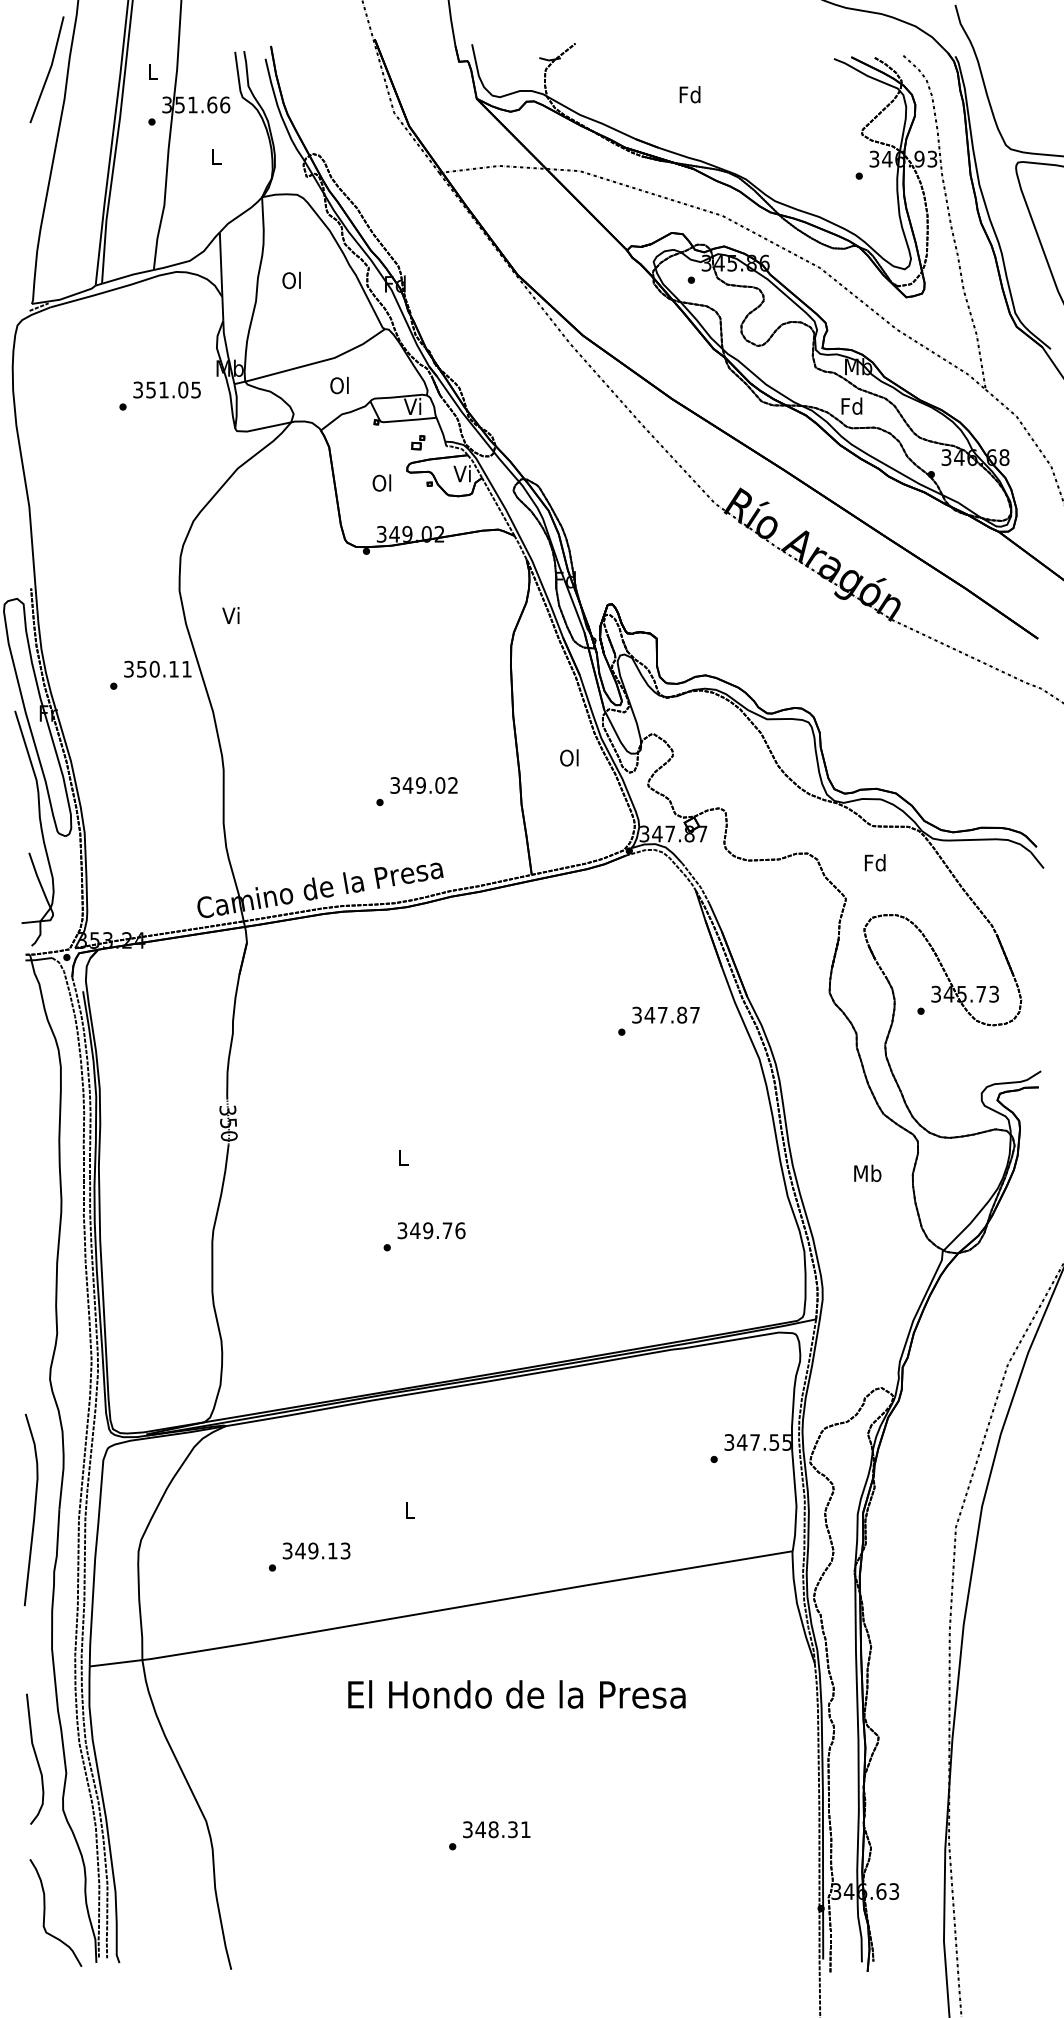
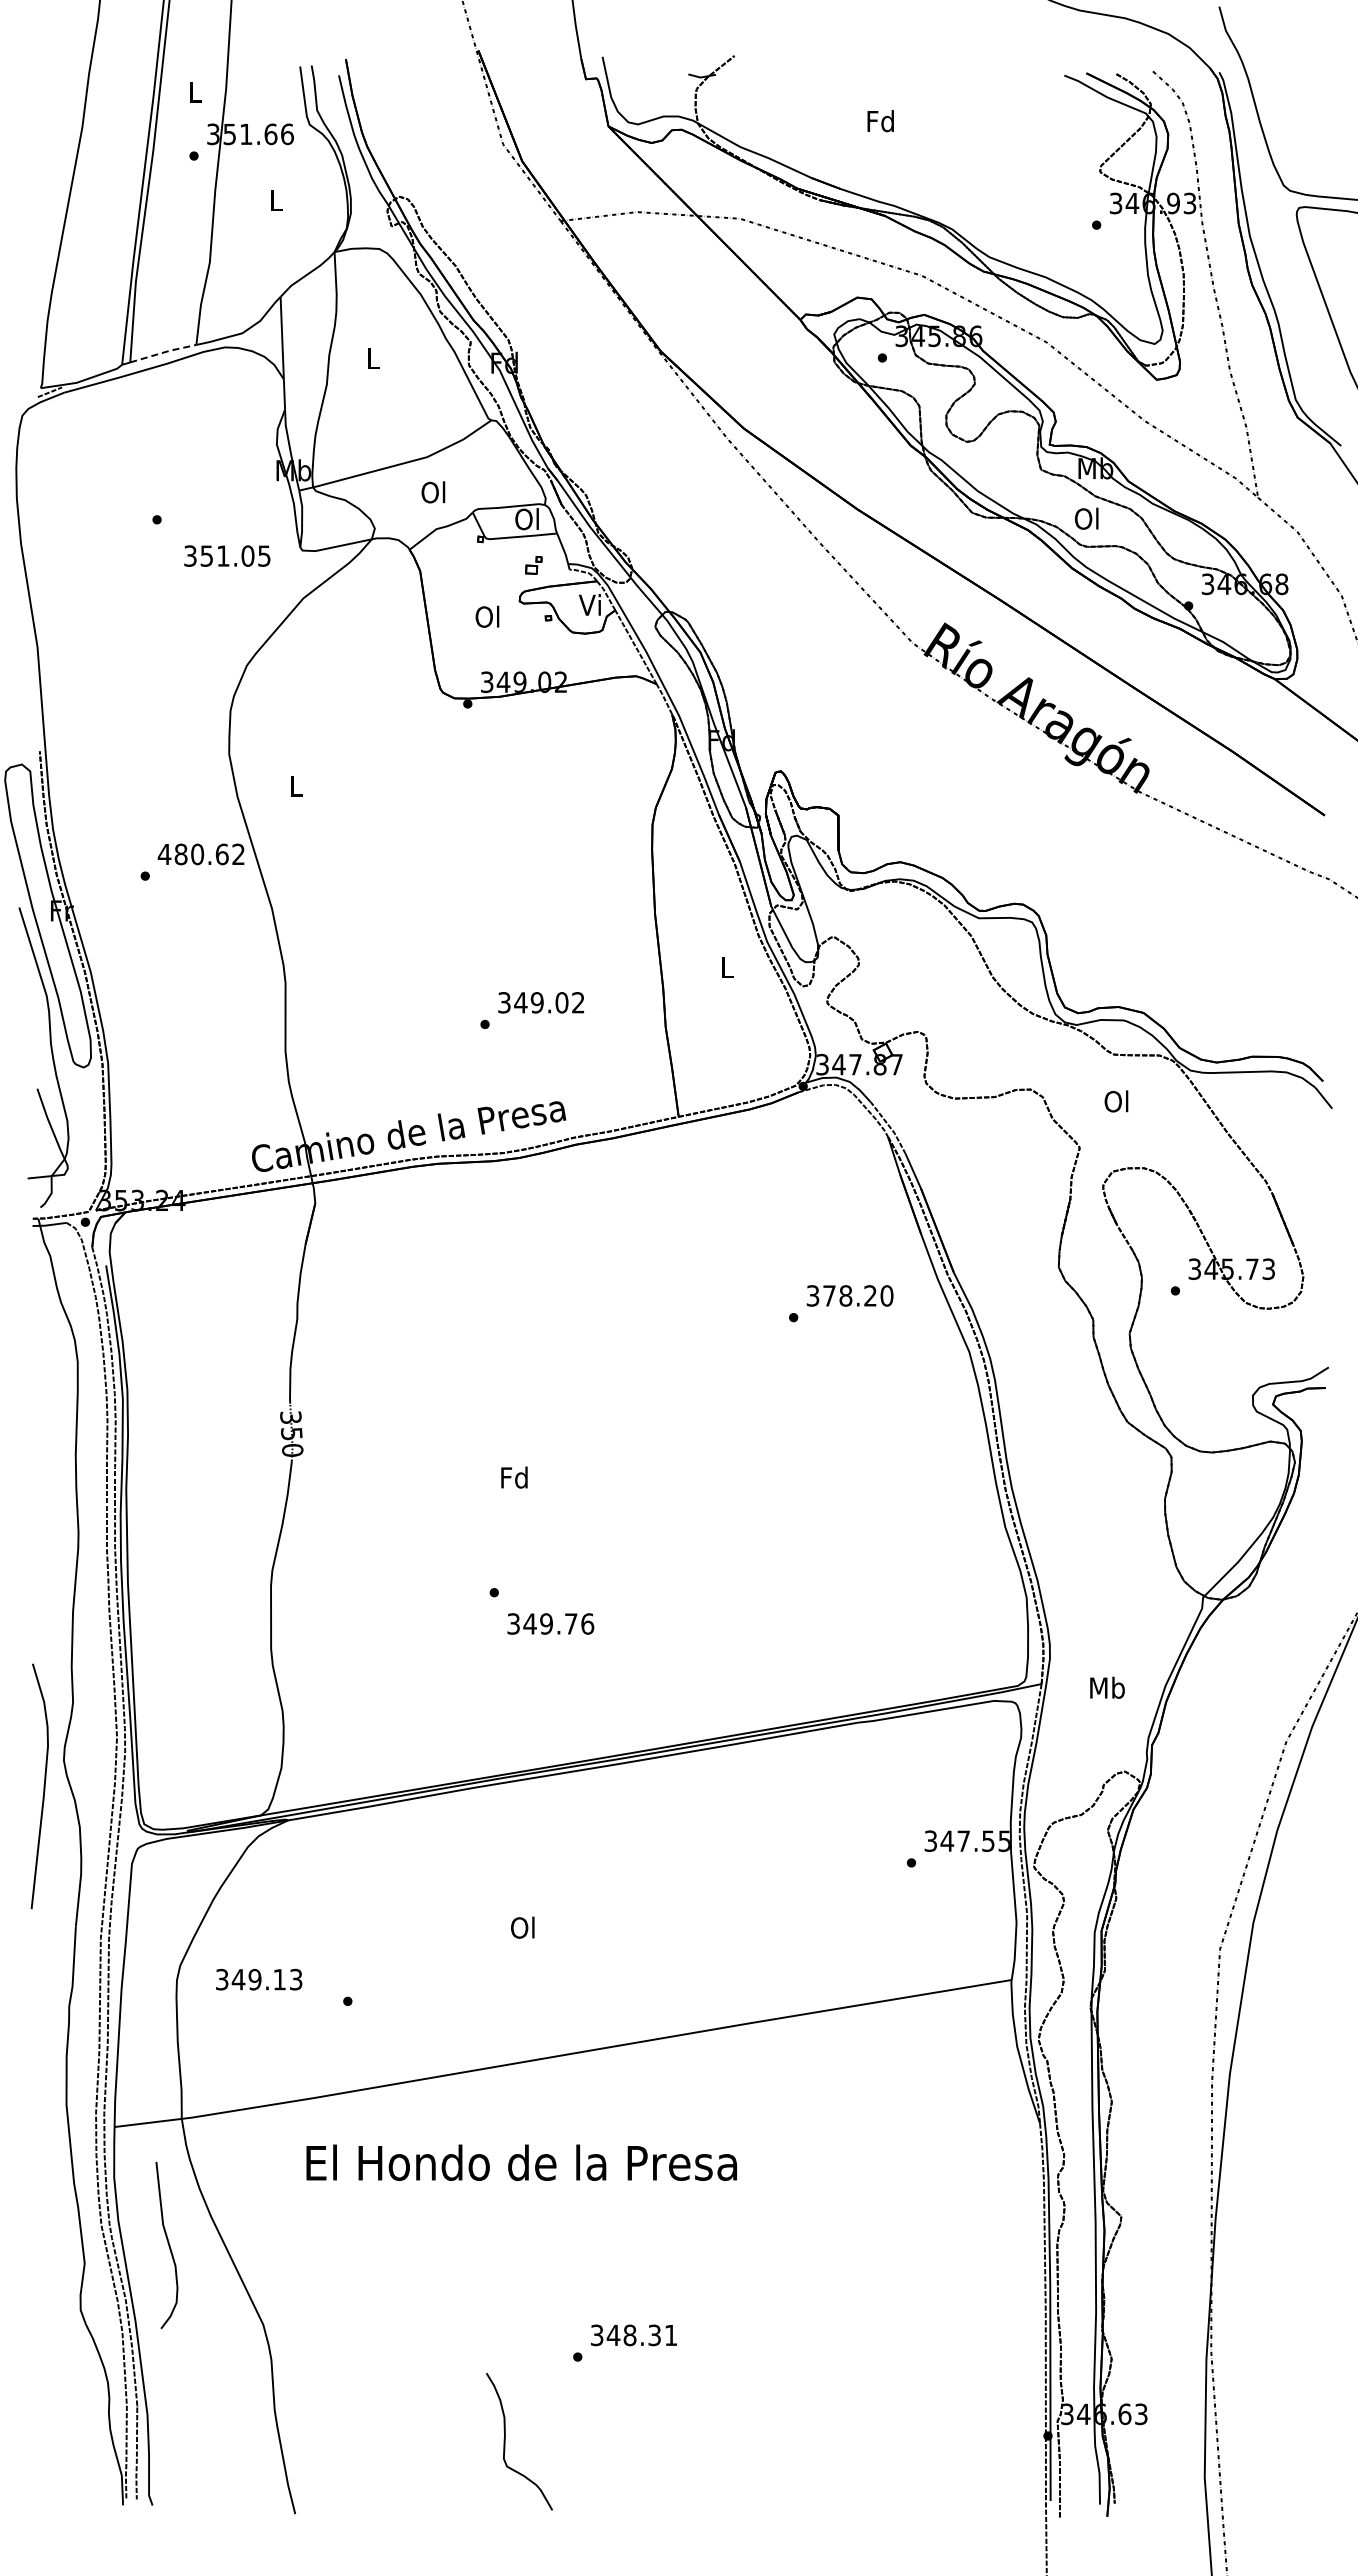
line: (48, 70) -> (62, 90), removed
line: (128, 275) -> (163, 352), solid -> dashed
text: (291, 280) -> (371, 358), Ol -> L
text: (167, 389) -> (227, 555), moved
text: (412, 406) -> (526, 519), Vi -> Ol
text: (852, 406) -> (1087, 518), Fd -> Ol
text: (230, 615) -> (294, 785), Vi -> L
text: (157, 669) -> (200, 854), 350.11 -> 480.62
text: (569, 757) -> (726, 967), Ol -> L
text: (874, 862) -> (1116, 1101), Fd -> Ol
text: (671, 1014) -> (857, 1295), 347.87 -> 378.20
text: (403, 1157) -> (514, 1477), L -> Fd
text: (867, 1173) -> (1107, 1687), moved
text: (431, 1230) -> (550, 1623), moved
curve: (34, 1509) -> (43, 1785), moved
text: (409, 1510) -> (522, 1927), L -> Ol
text: (316, 1550) -> (259, 1979), moved
text: (516, 1694) -> (521, 2162), moved
curve: (36, 1759) -> (168, 2245), moved
curve: (44, 1912) -> (505, 2441), moved

